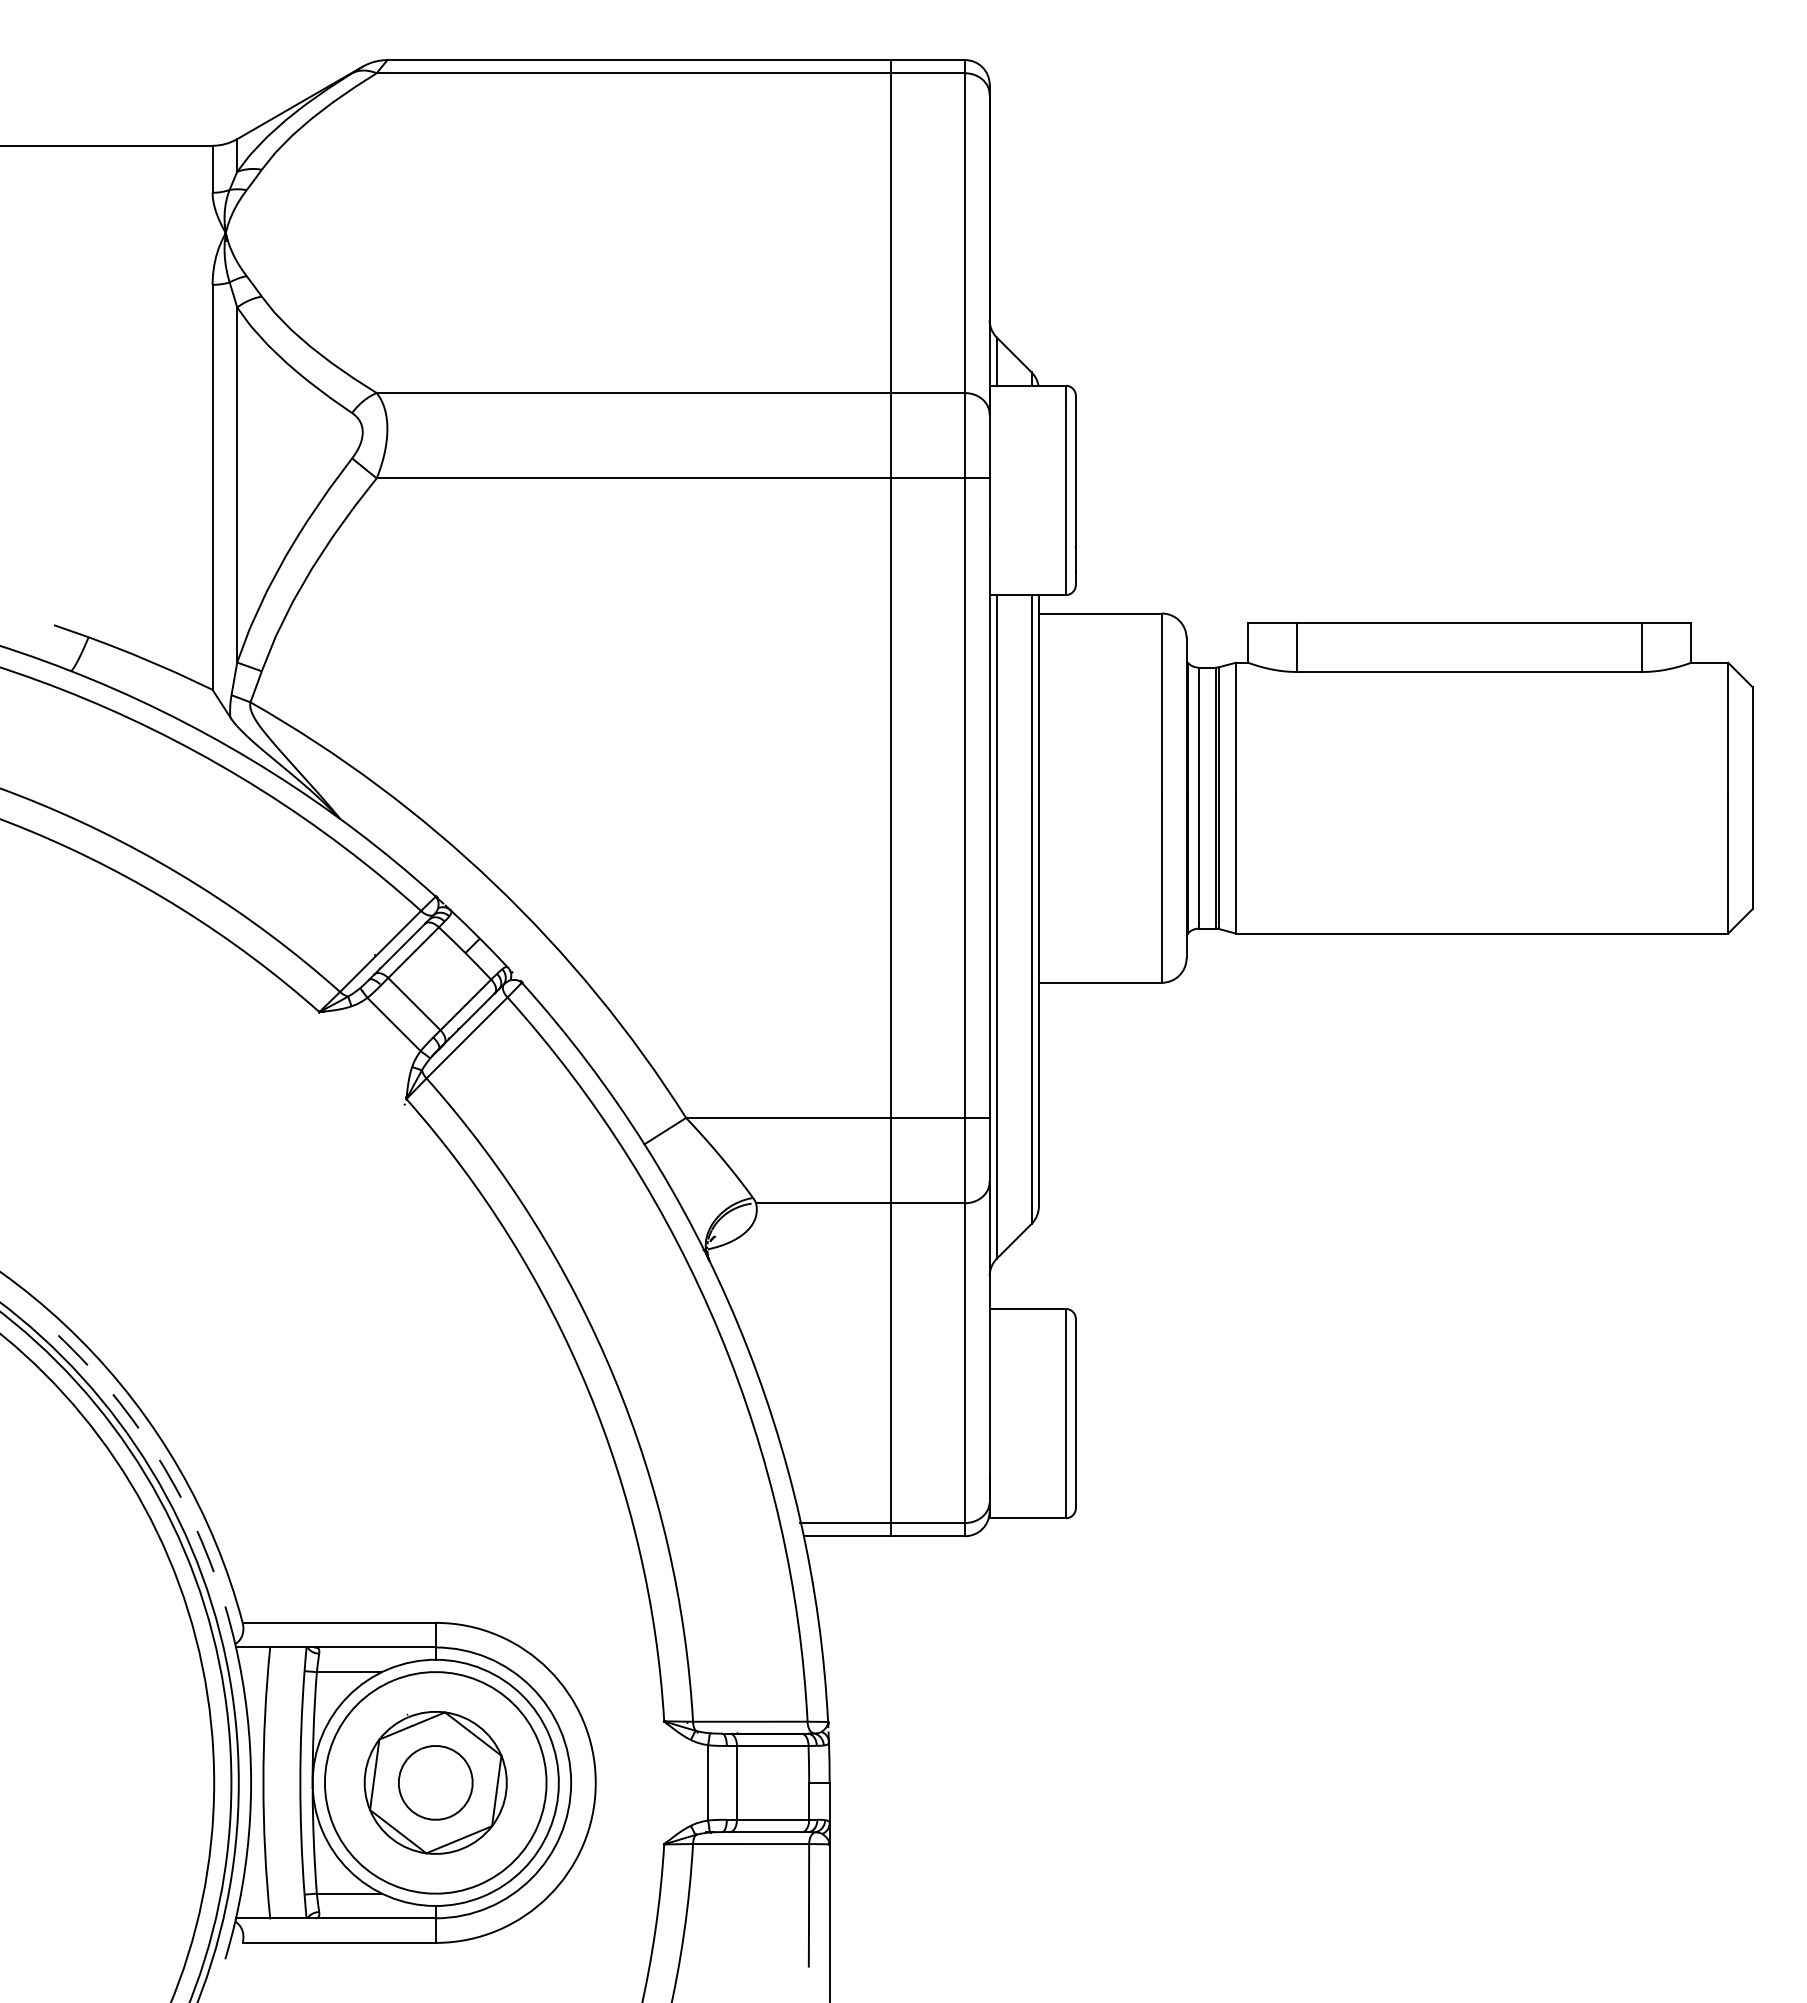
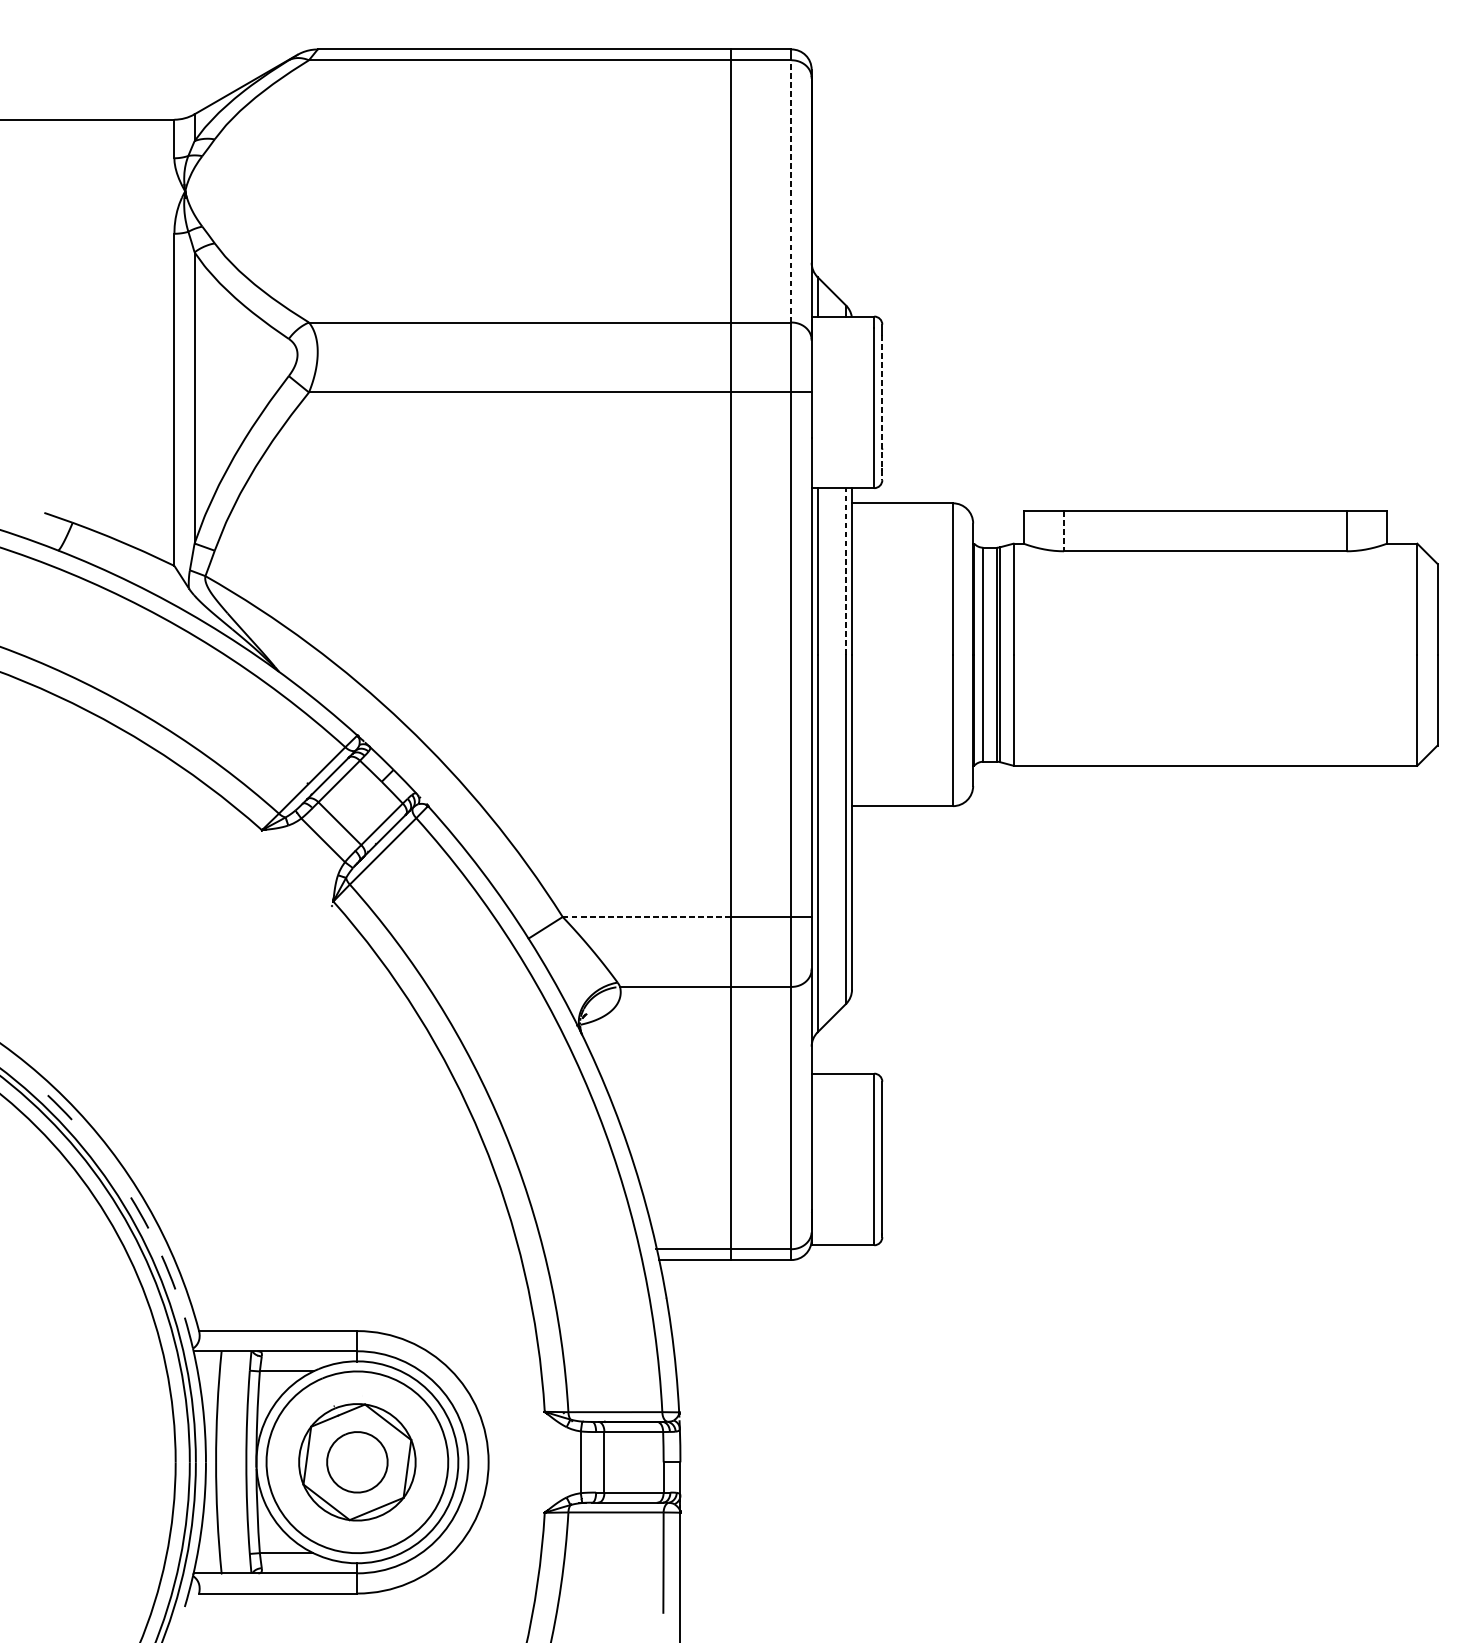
line: (965, 233) -> (791, 191), solid -> dashed
line: (1075, 497) -> (882, 408), solid -> dashed
line: (1297, 648) -> (1064, 532), solid -> dashed
line: (1031, 696) -> (845, 571), solid -> dashed
line: (788, 1117) -> (646, 916), solid -> dashed
line: (125, 1411) -> (102, 1157), removed

